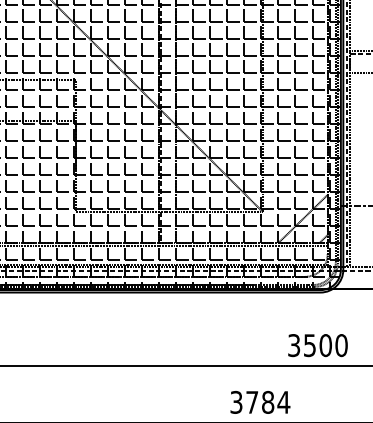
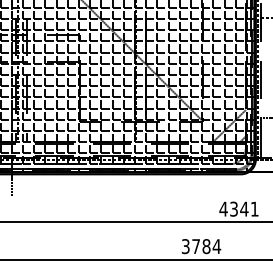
text: (316, 344) -> (238, 208), 3500 -> 4341

